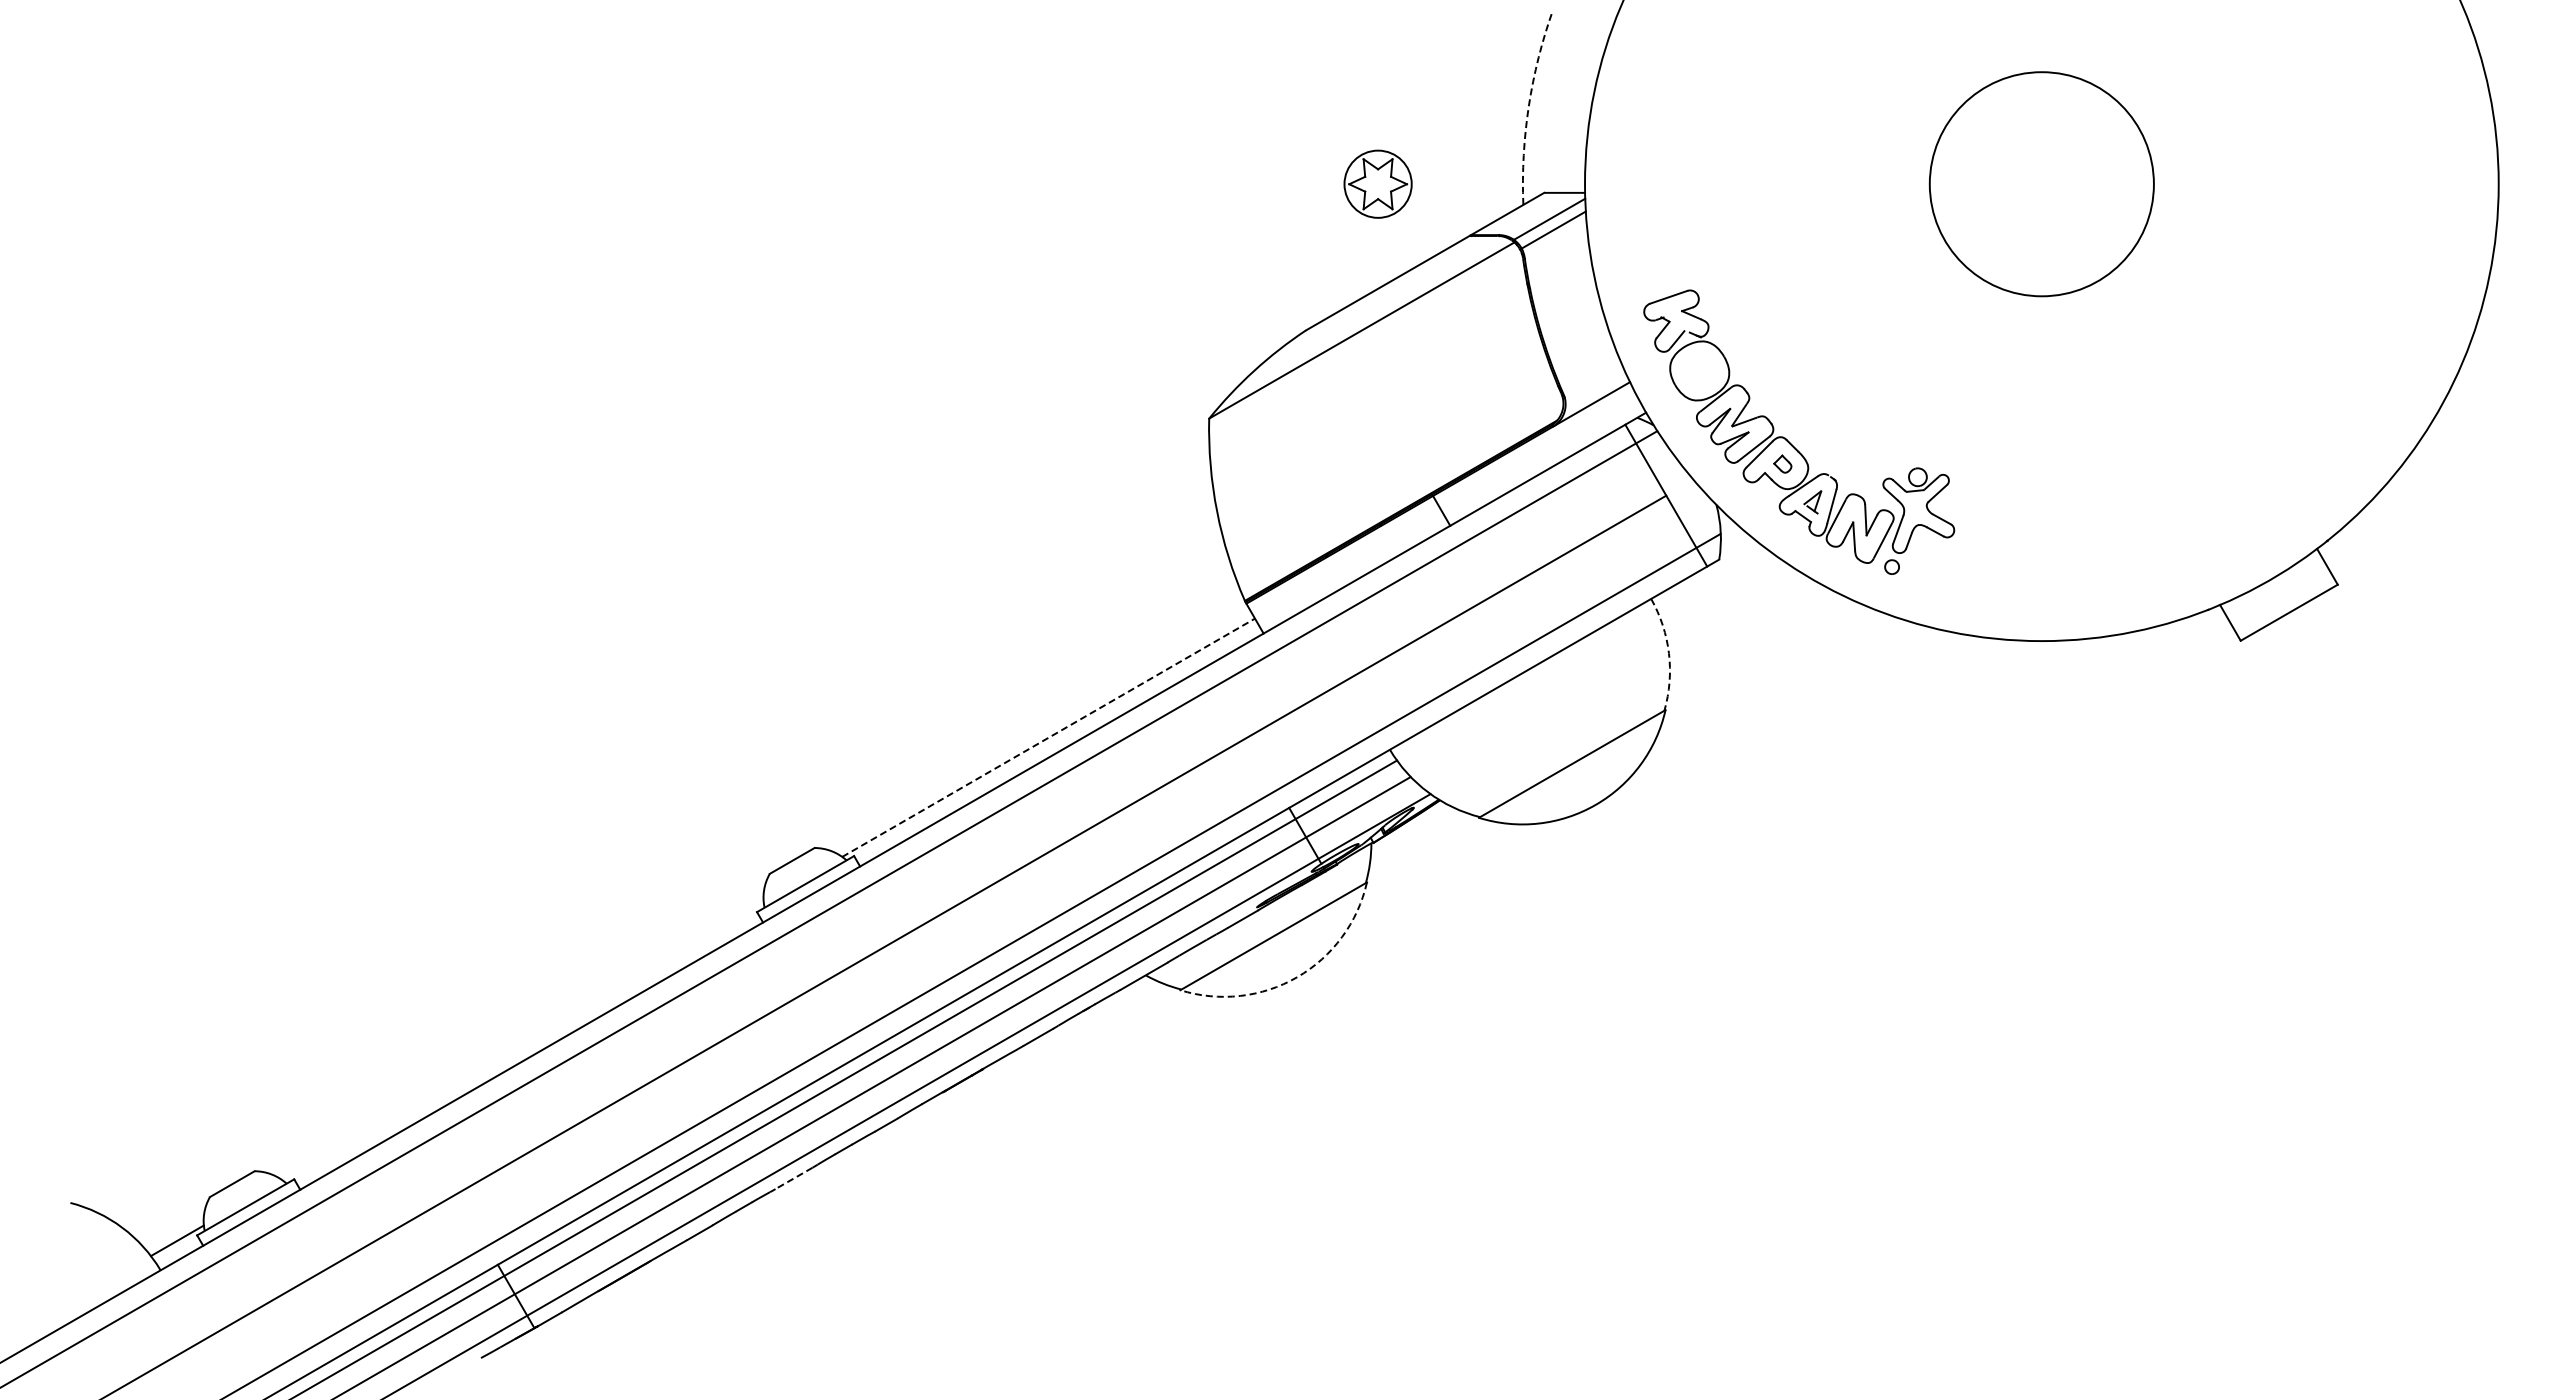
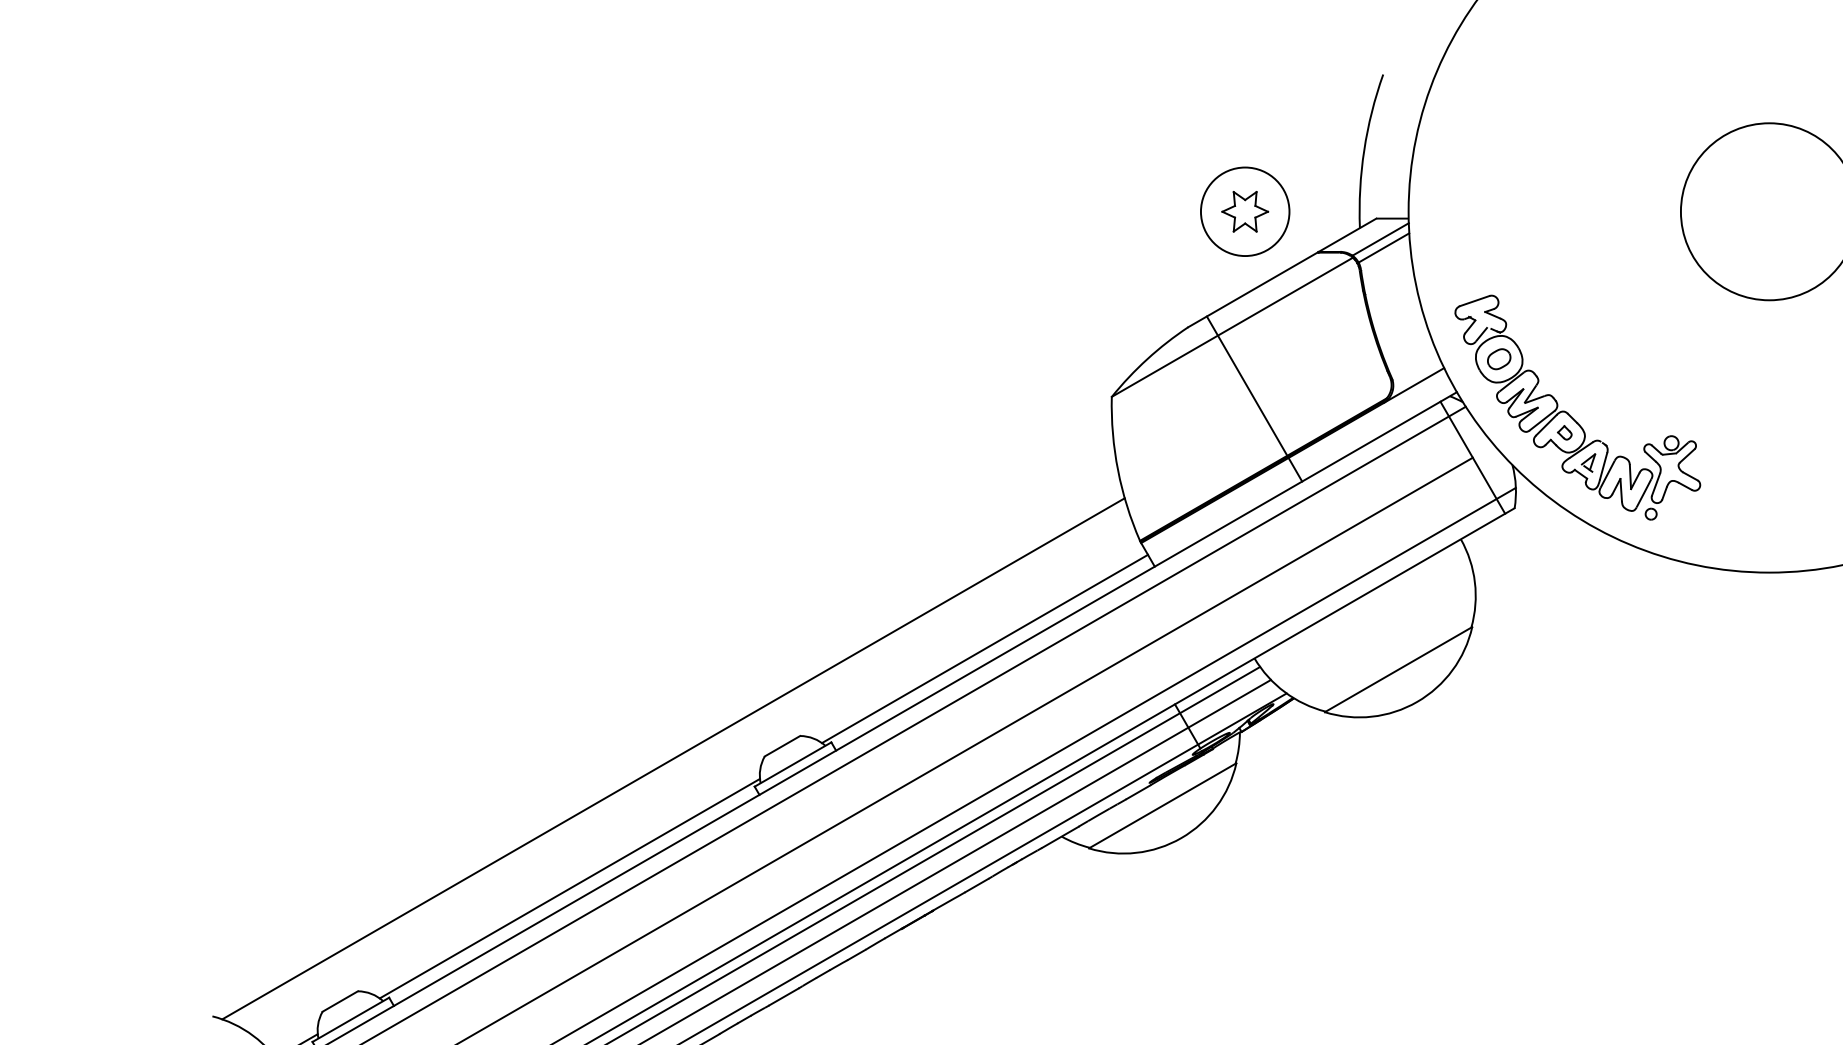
arc: (1528, 106) -> (1363, 150), dashed -> solid
circle: (1378, 184) -> (1245, 211), size x1.67
part: (1699, 370) -> (1499, 358), added
line: (1380, 405) -> (1247, 386), added
arc: (1668, 653) -> (1474, 582), dashed -> solid
line: (1049, 737) -> (985, 648), dashed -> solid
line: (653, 876) -> (672, 758), added
arc: (1297, 977) -> (1181, 838), dashed -> solid
line: (522, 1041) -> (569, 888), added
line: (793, 1178) -> (783, 997), dashed -> solid

